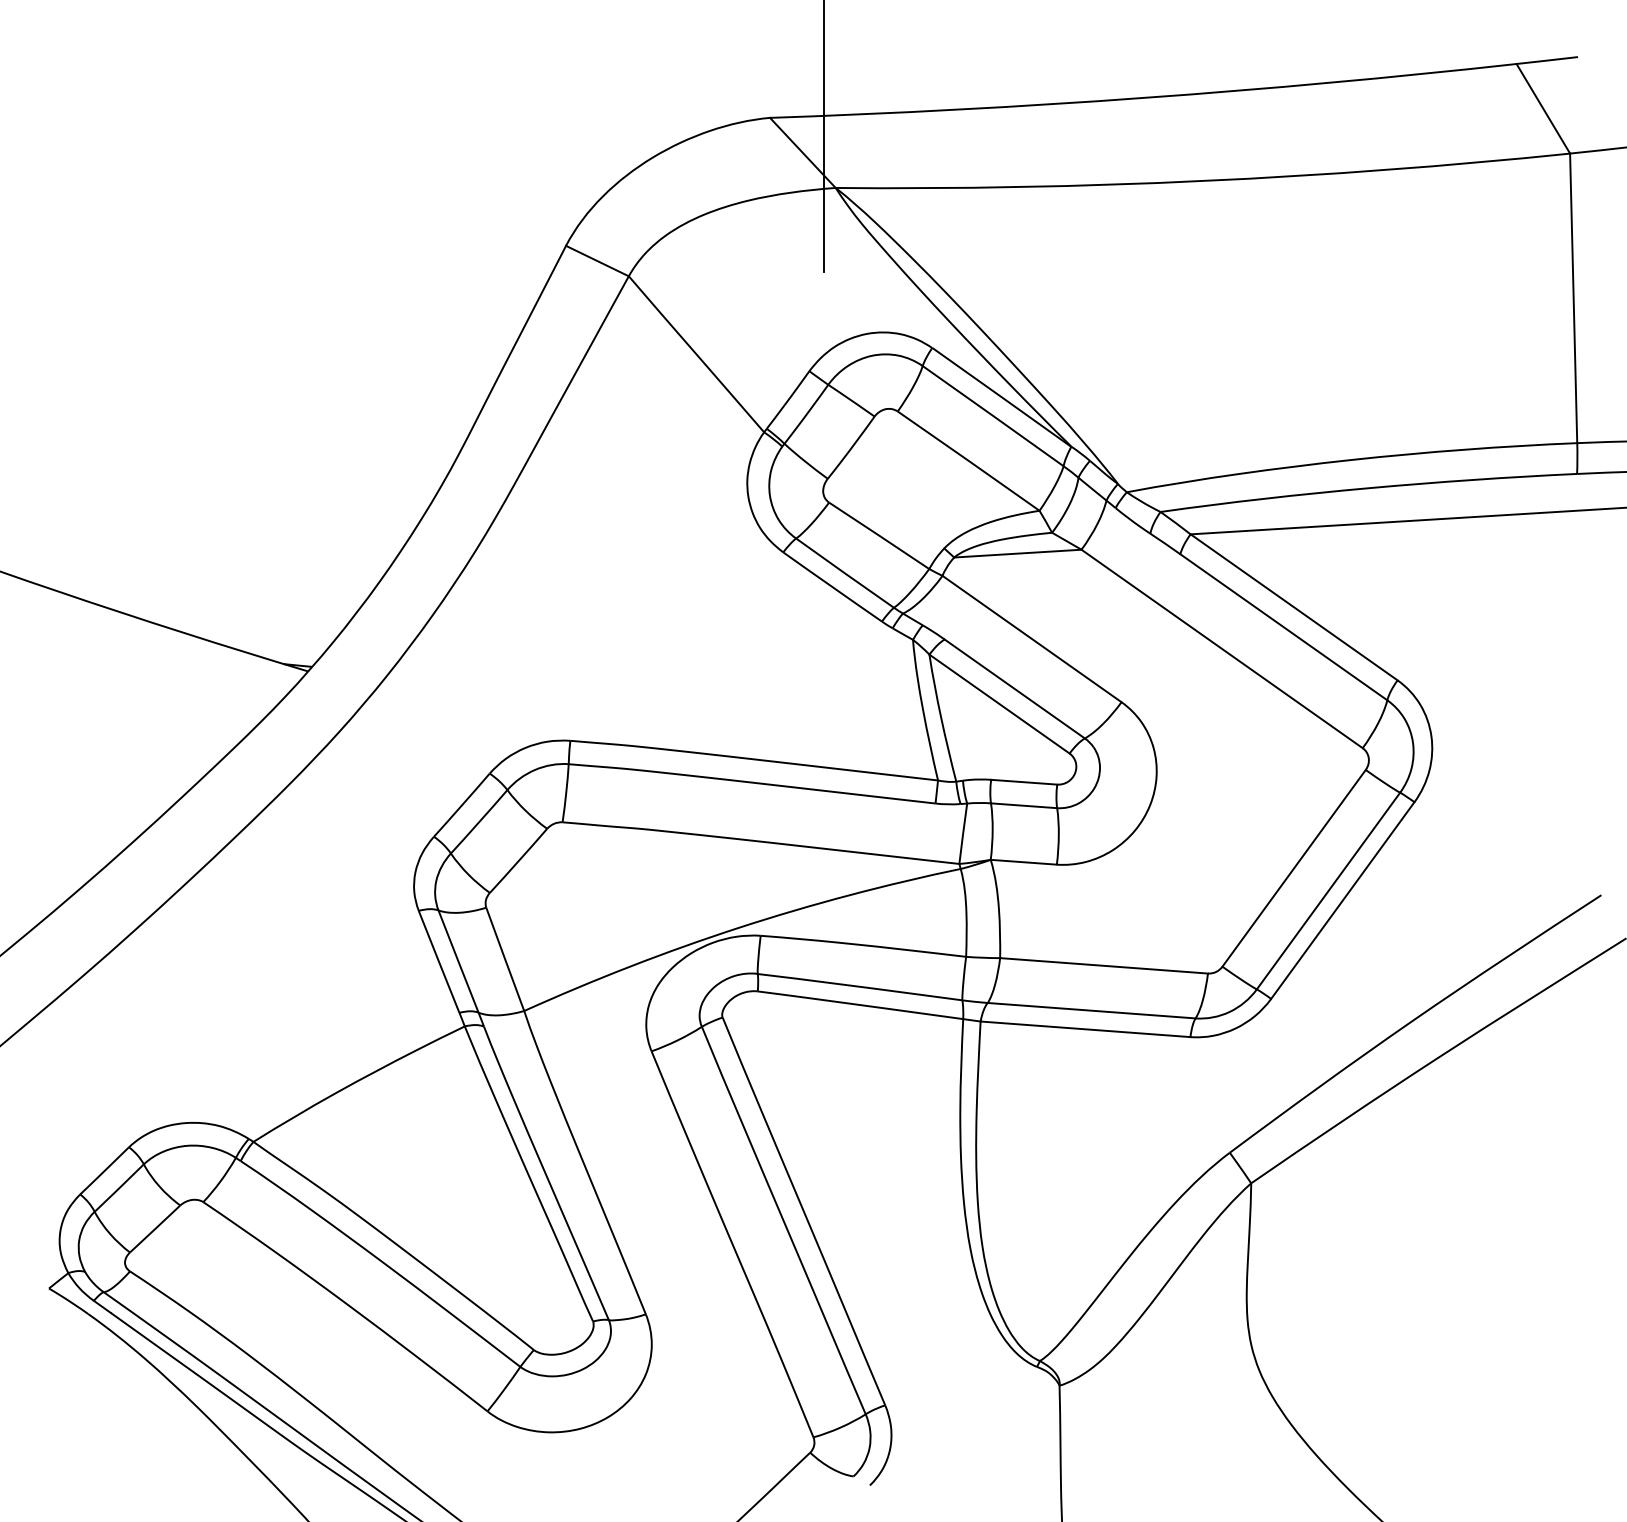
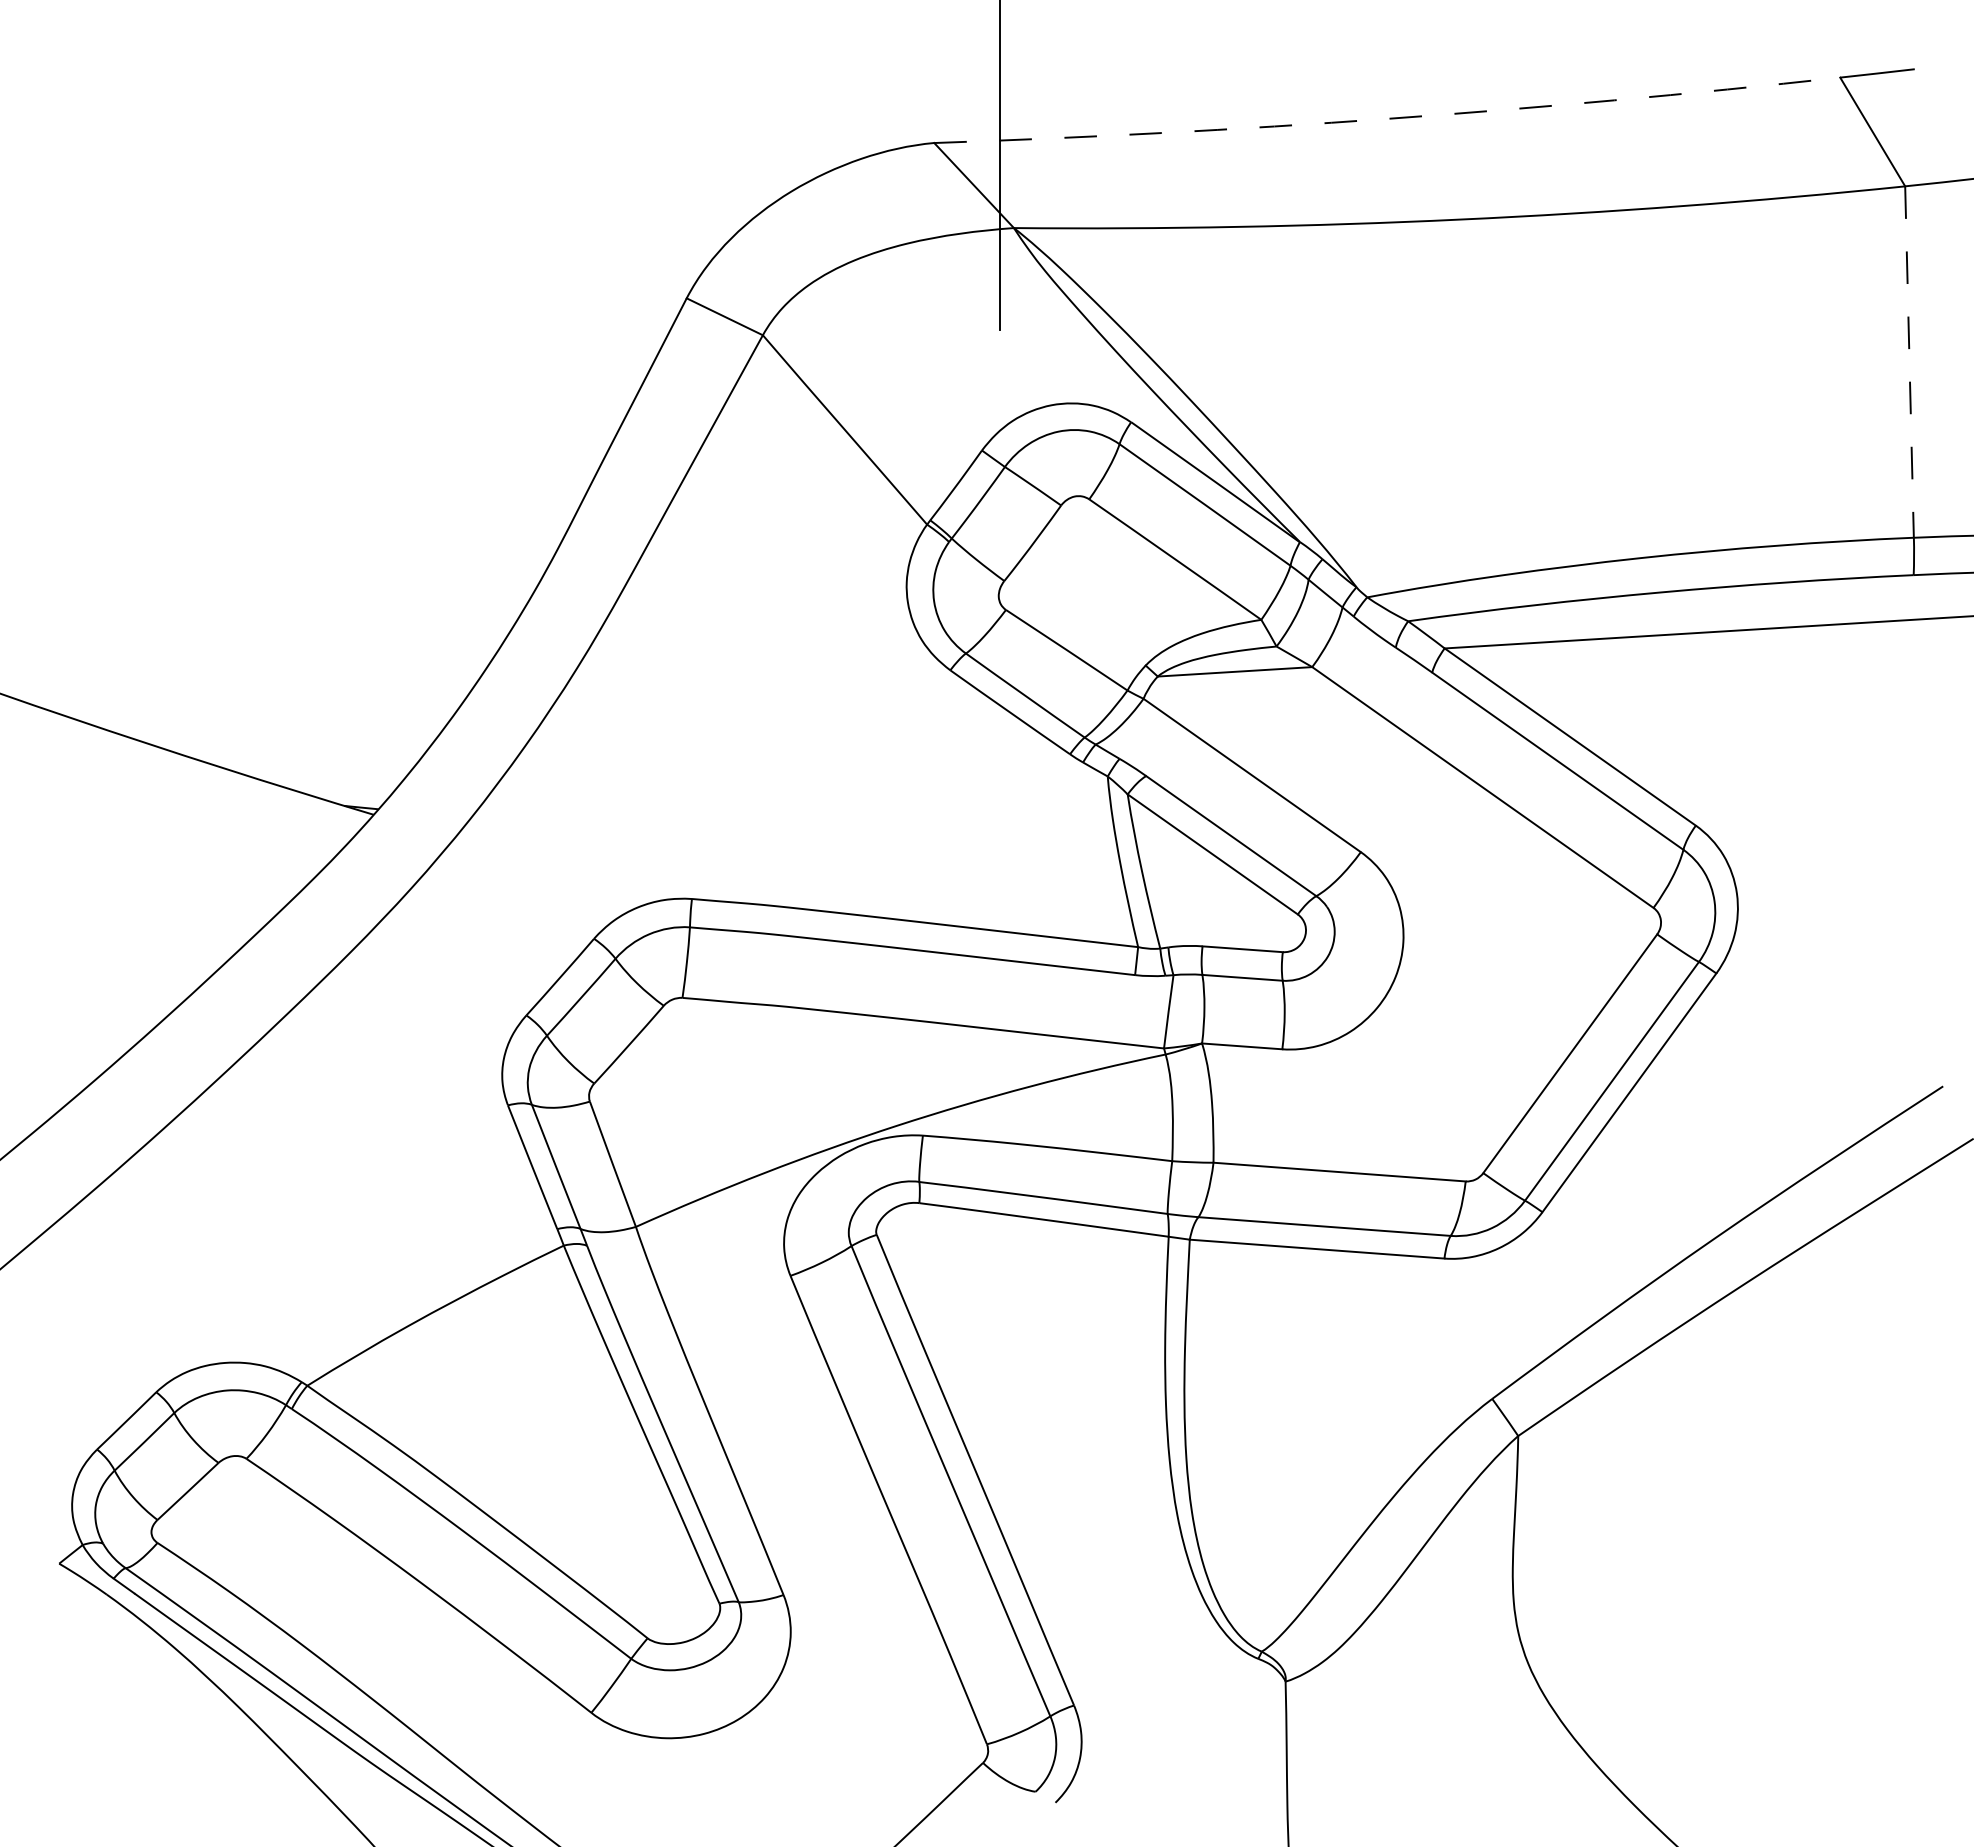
arc: (1143, 97) -> (1387, 118), solid -> dashed
line: (1573, 298) -> (1909, 362), solid -> dashed

